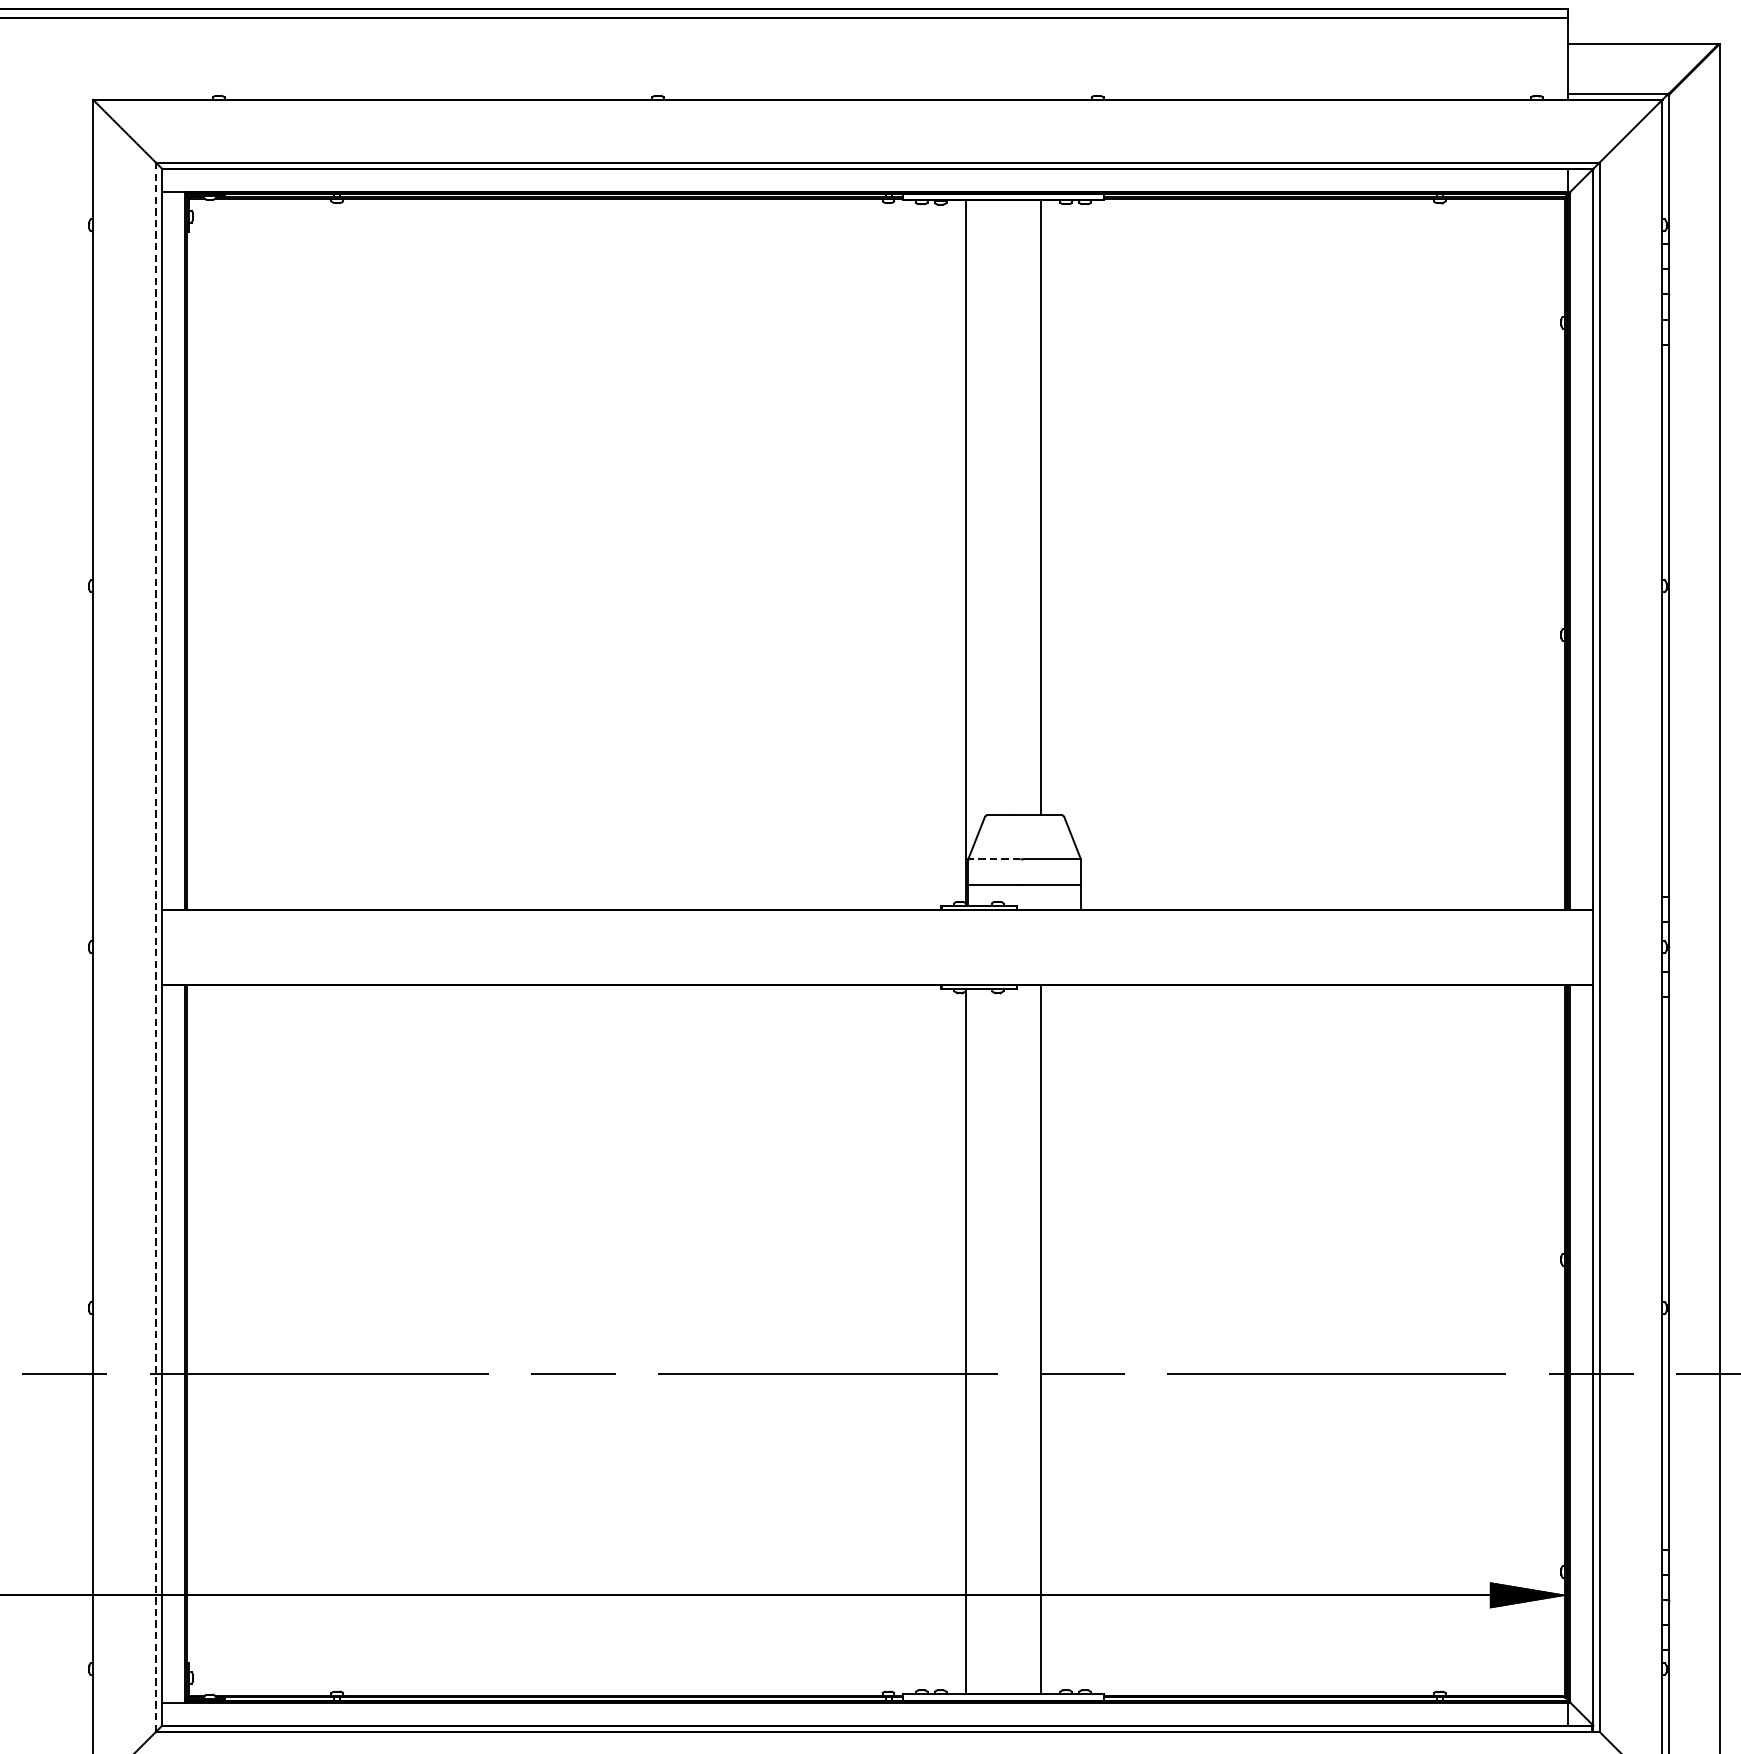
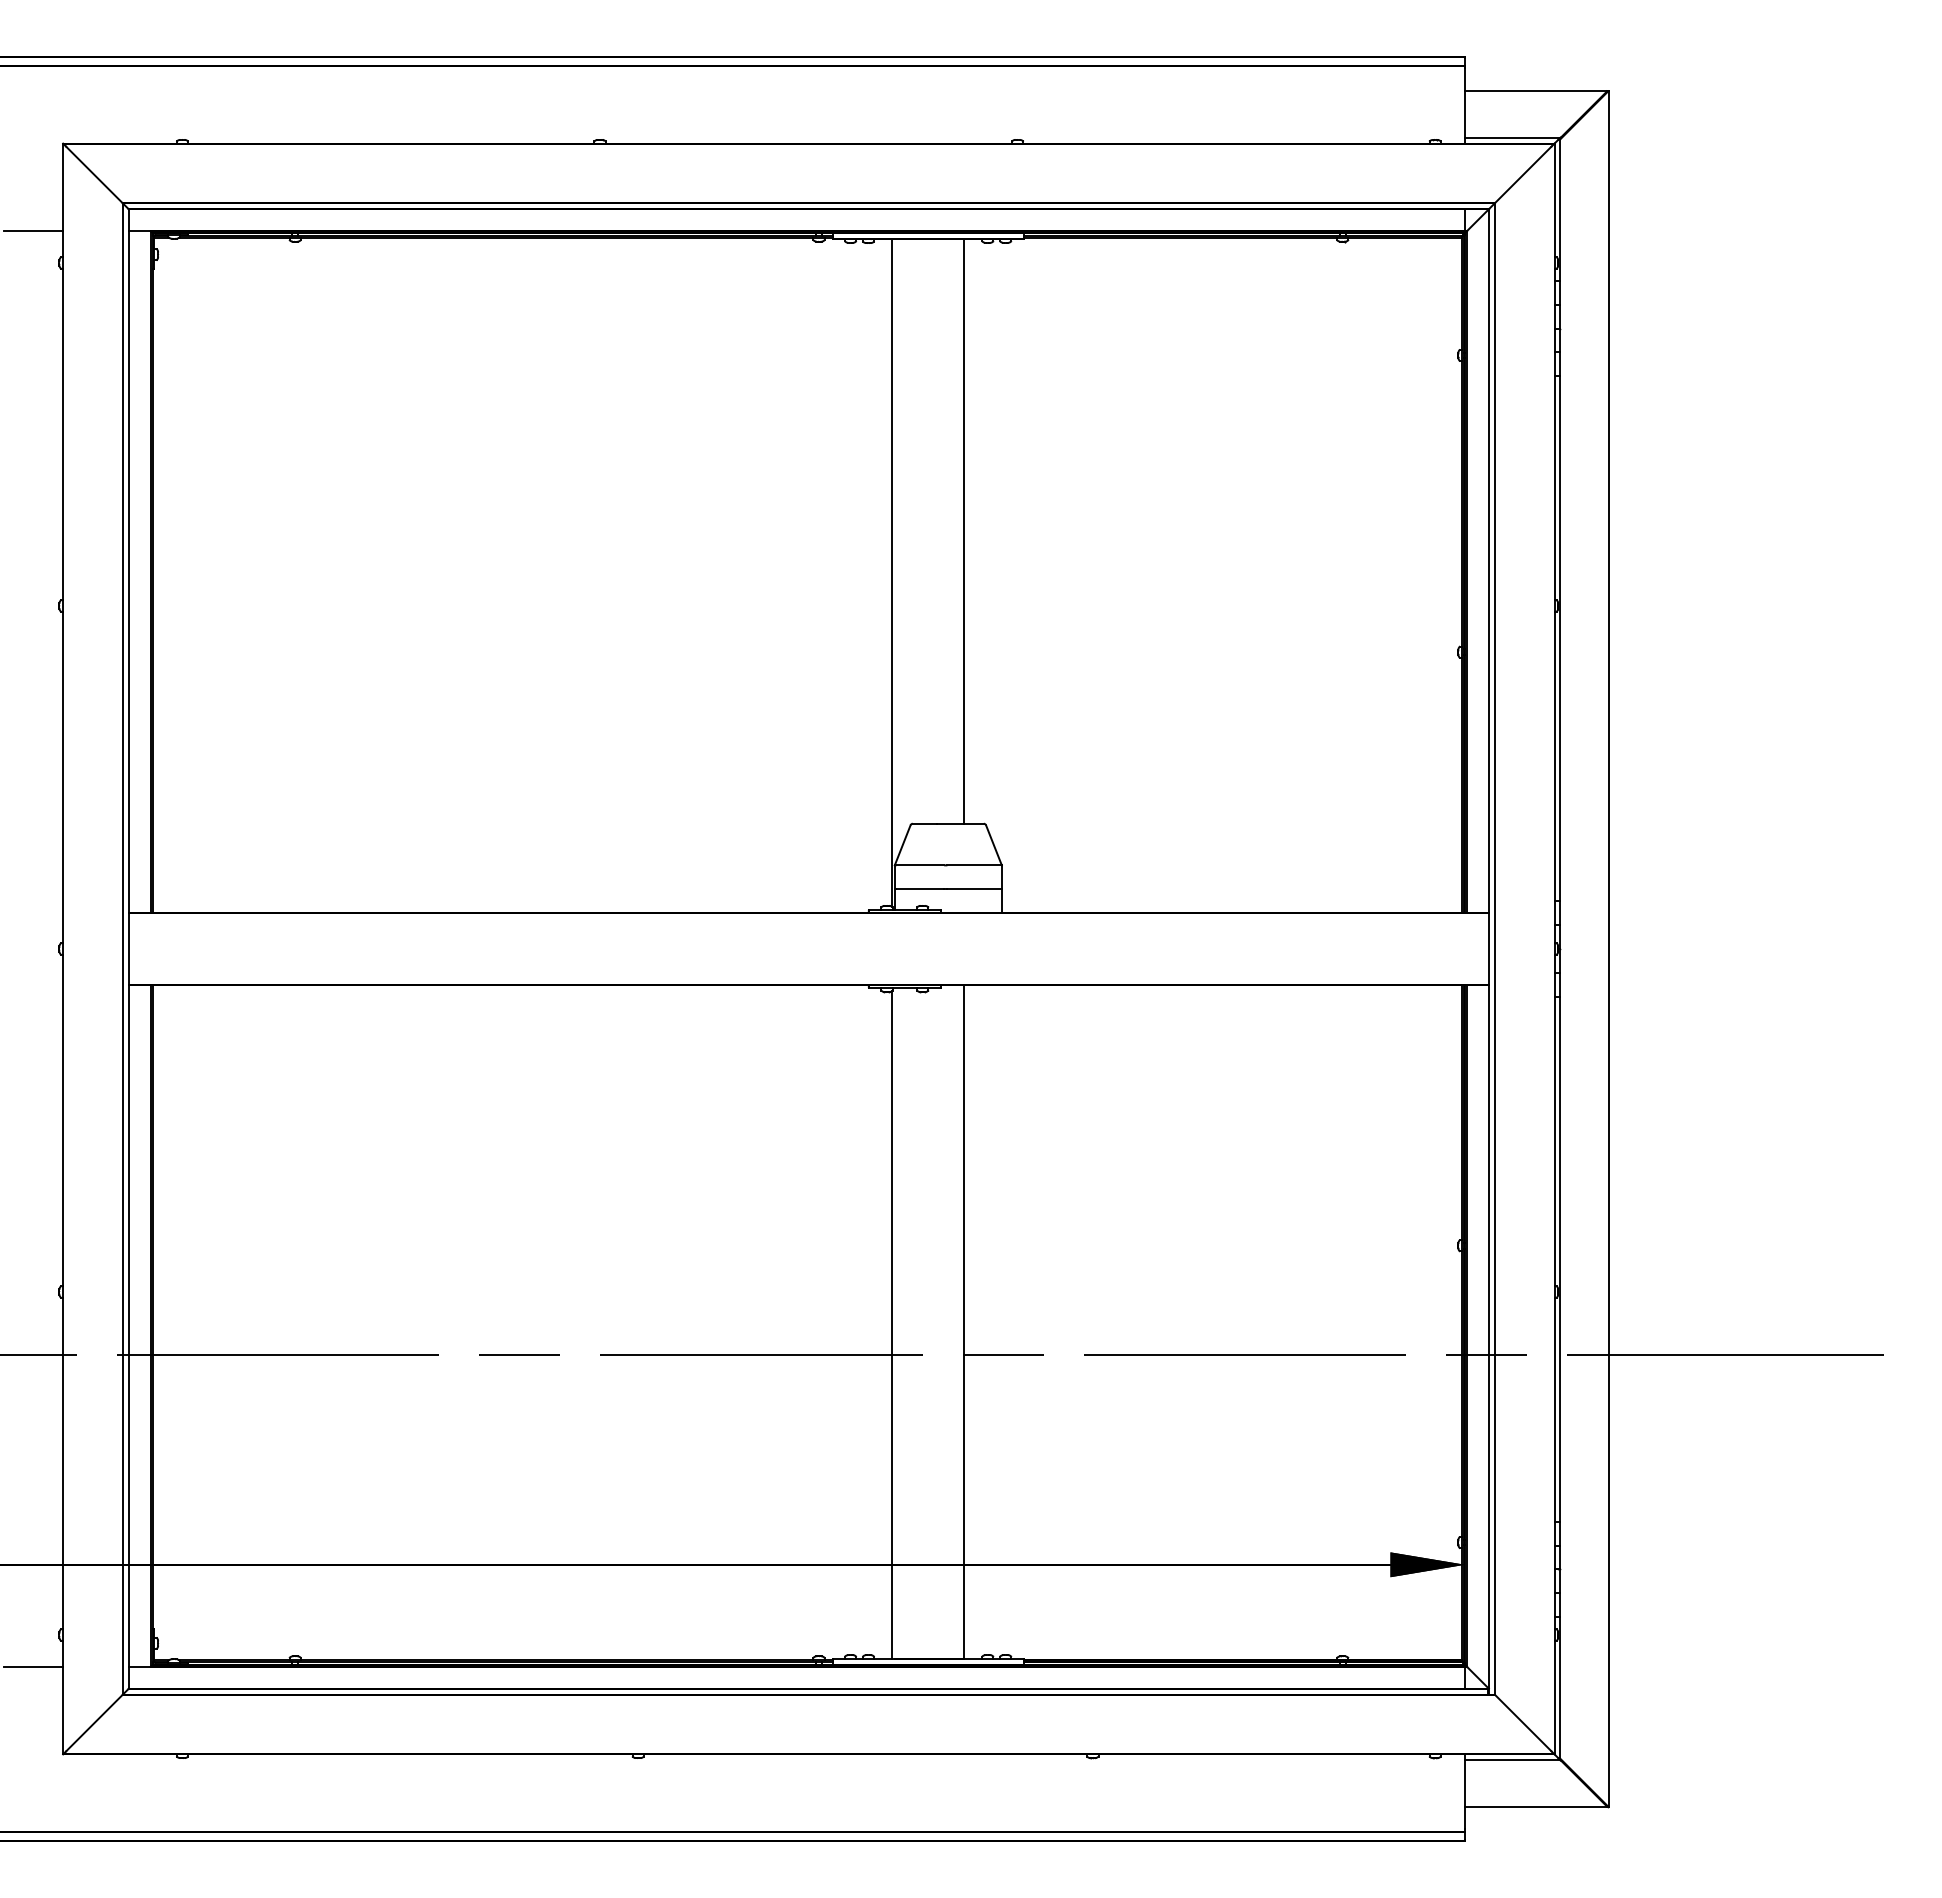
line: (61, 192) -> (33, 231), added
line: (995, 859) -> (920, 865), dashed -> solid
line: (155, 947) -> (122, 949), dashed -> solid
line: (61, 1702) -> (33, 1666), added

